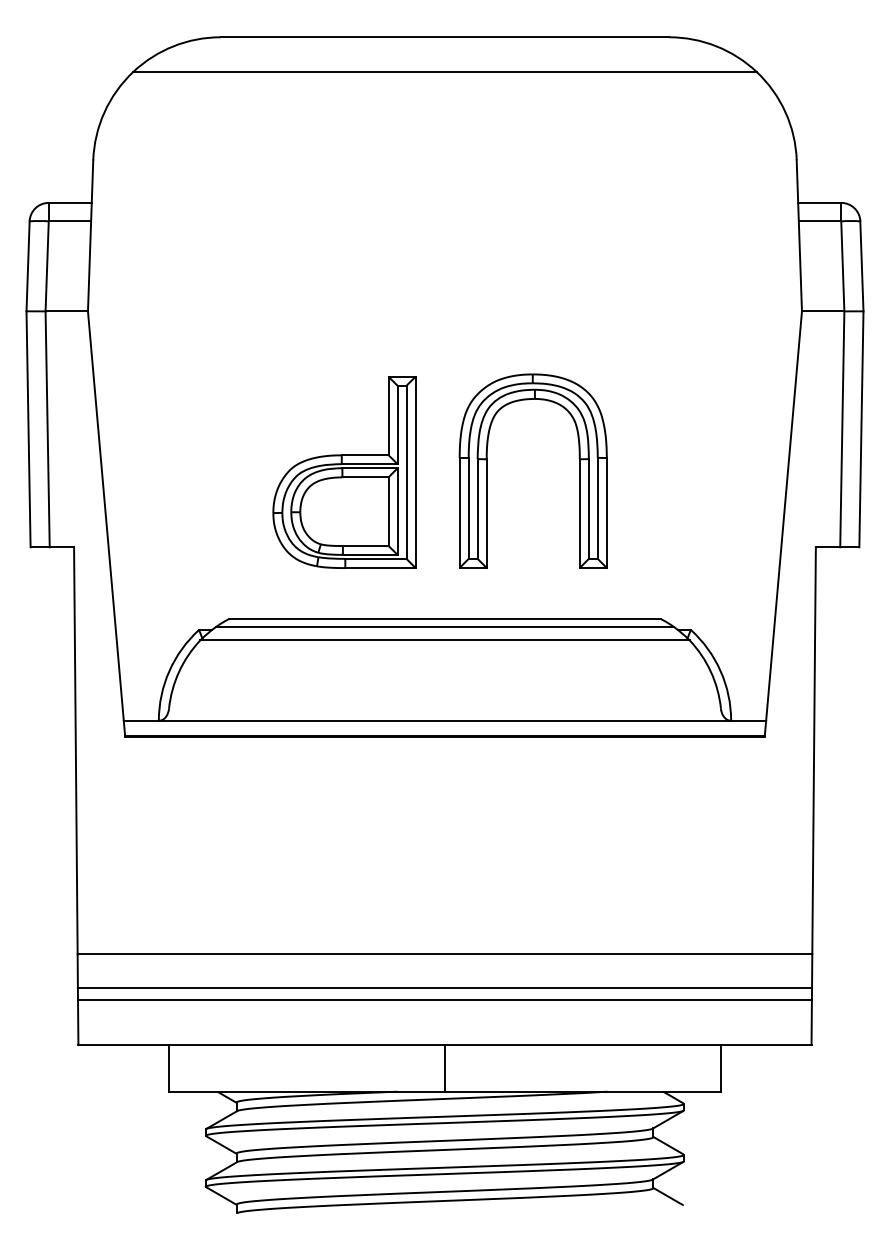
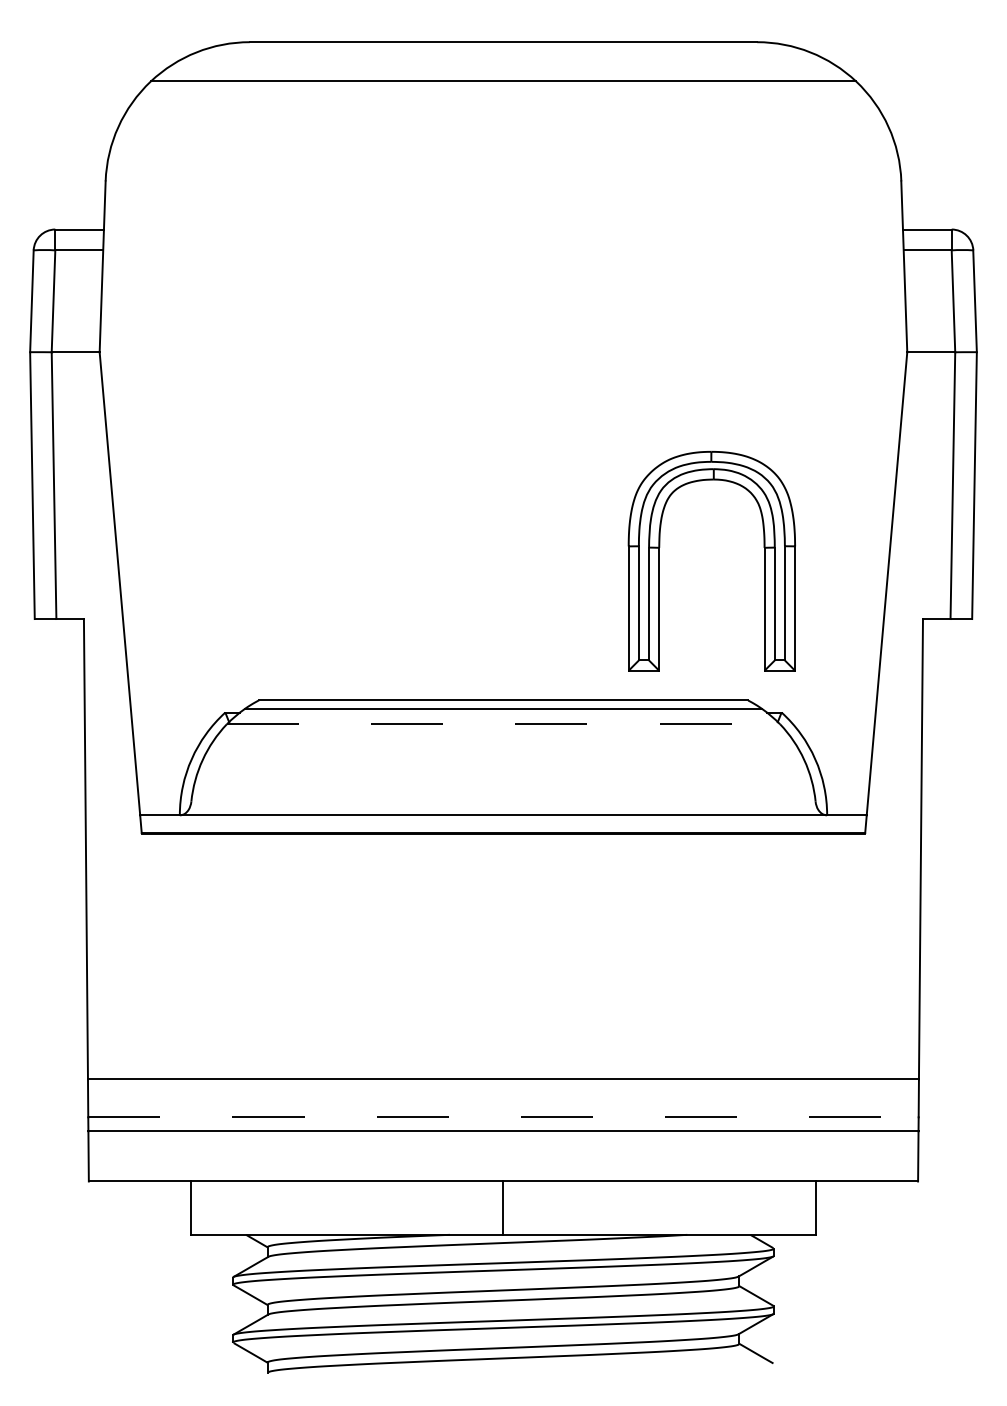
part: (487, 470) -> (660, 560), moved
part: (344, 472) -> (389, 534), removed
line: (444, 640) -> (502, 724), solid -> dashed
line: (445, 987) -> (504, 1116), solid -> dashed

